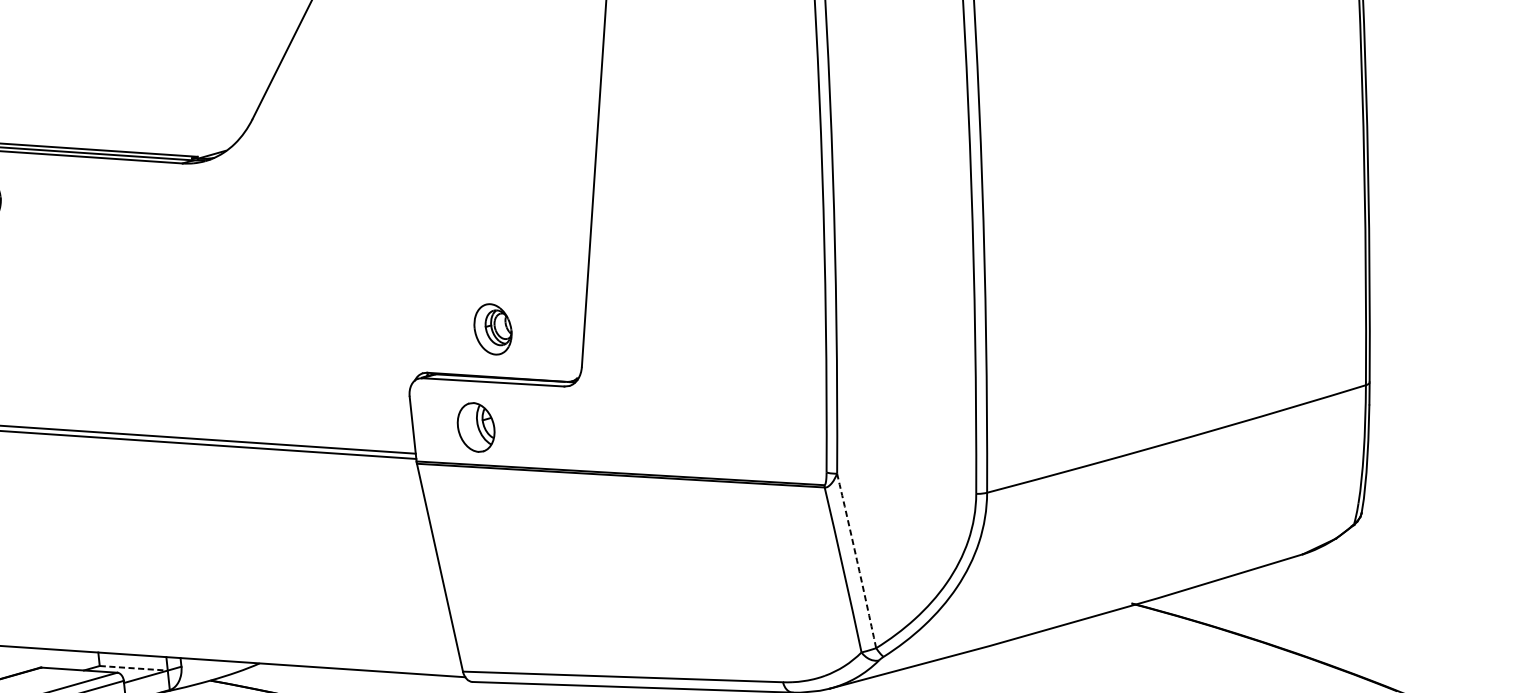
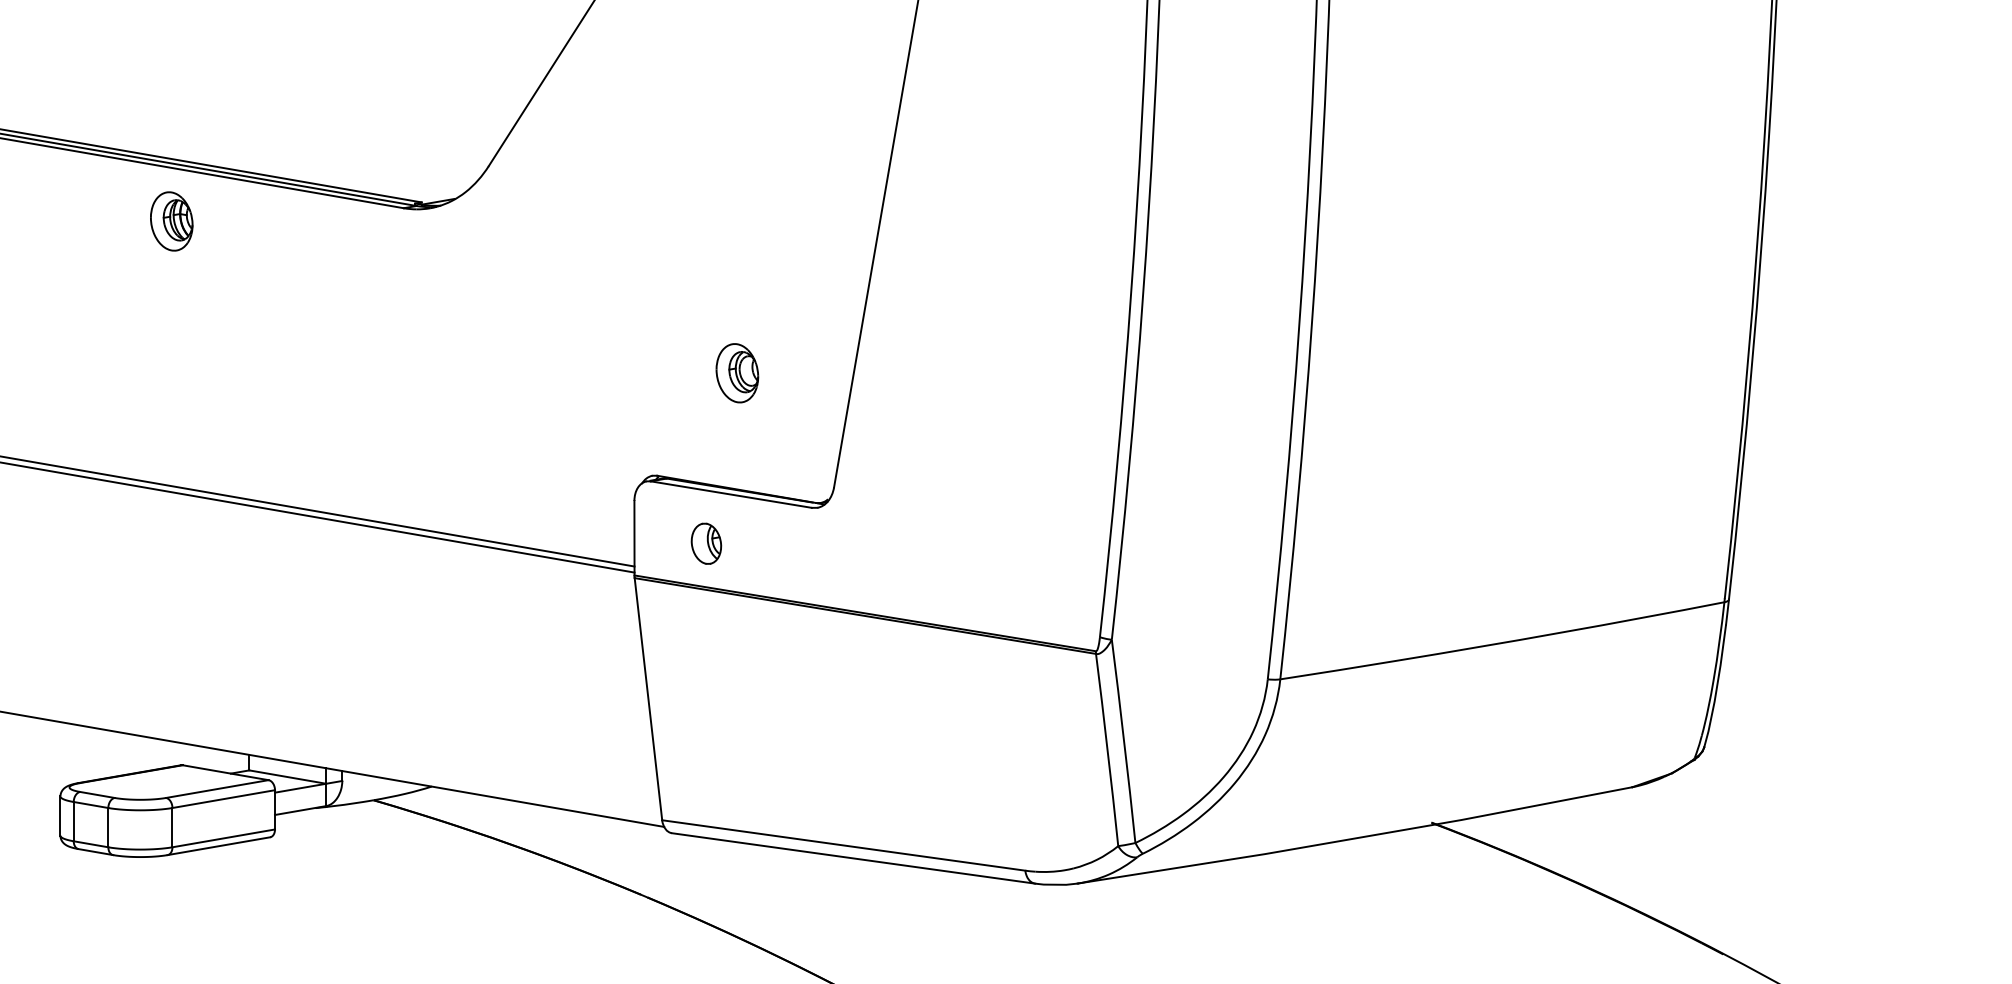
part: (493, 329) -> (737, 373), moved
part: (476, 427) -> (706, 543), size x0.71
arc: (857, 560) -> (1124, 741), dashed -> solid
line: (134, 668) -> (288, 777), dashed -> solid

